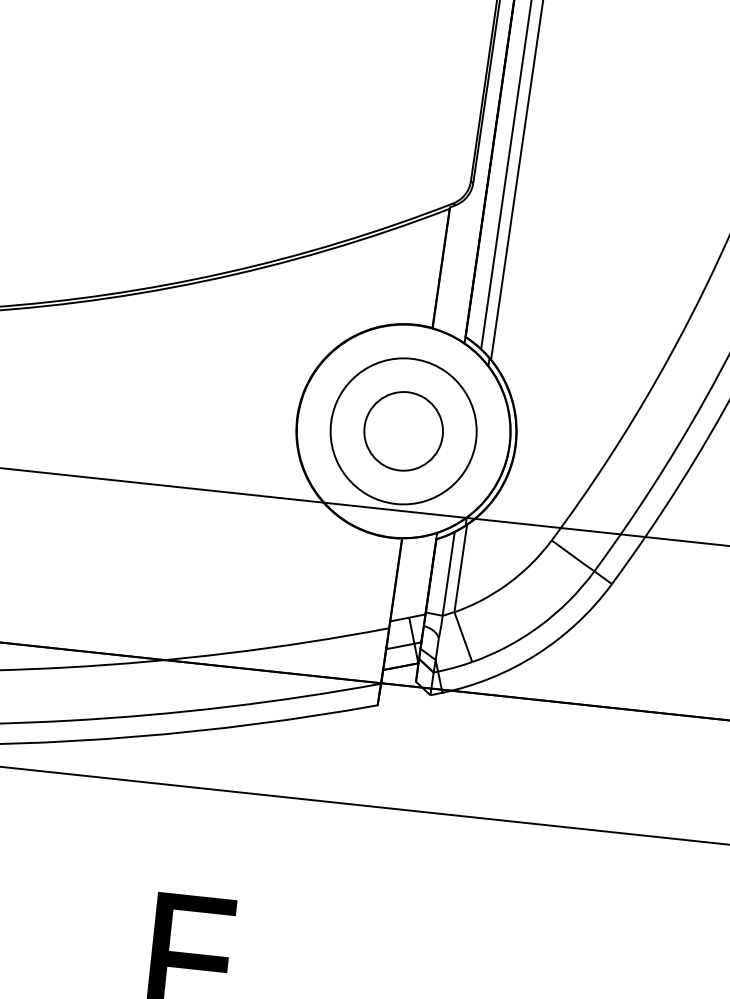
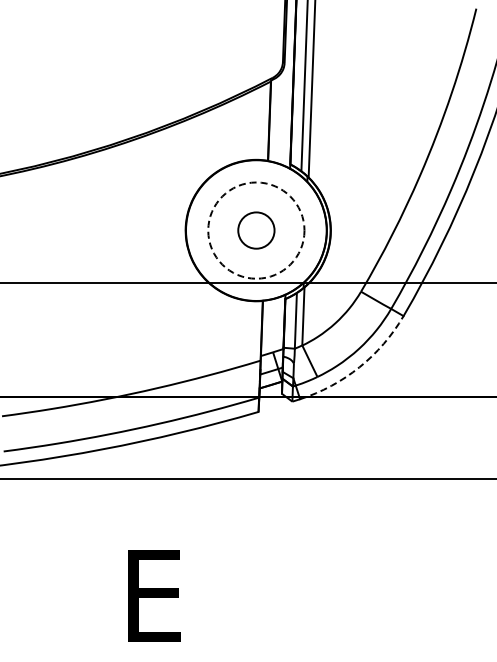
circle: (403, 431) -> (256, 230), size x0.7
circle: (403, 431) -> (256, 230), solid -> dashed
arc: (537, 654) -> (359, 367), solid -> dashed

